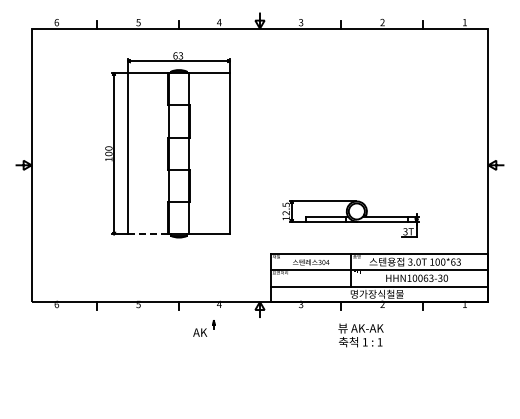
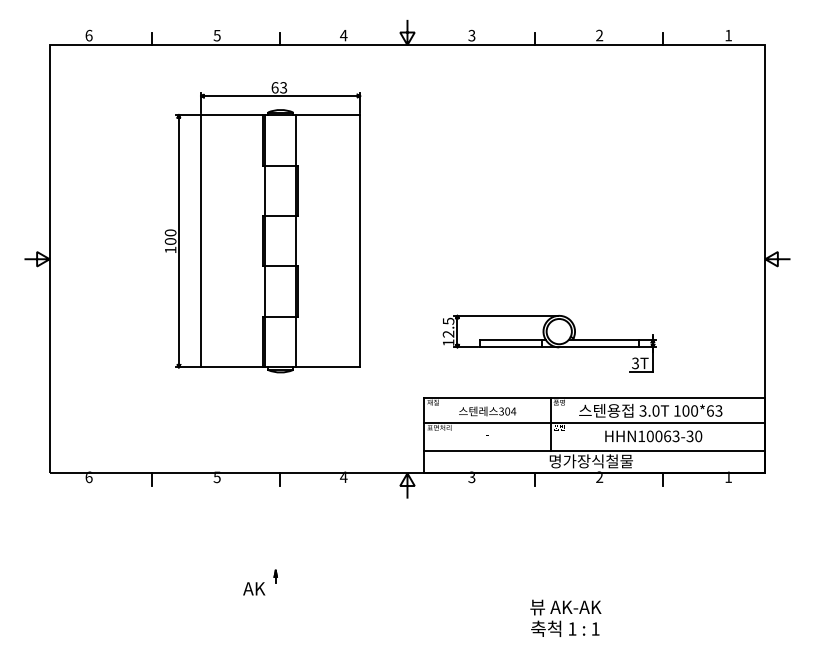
line: (148, 234) -> (232, 367), dashed -> solid
part: (204, 328) -> (260, 582), moved
text: (360, 335) -> (564, 618), moved

